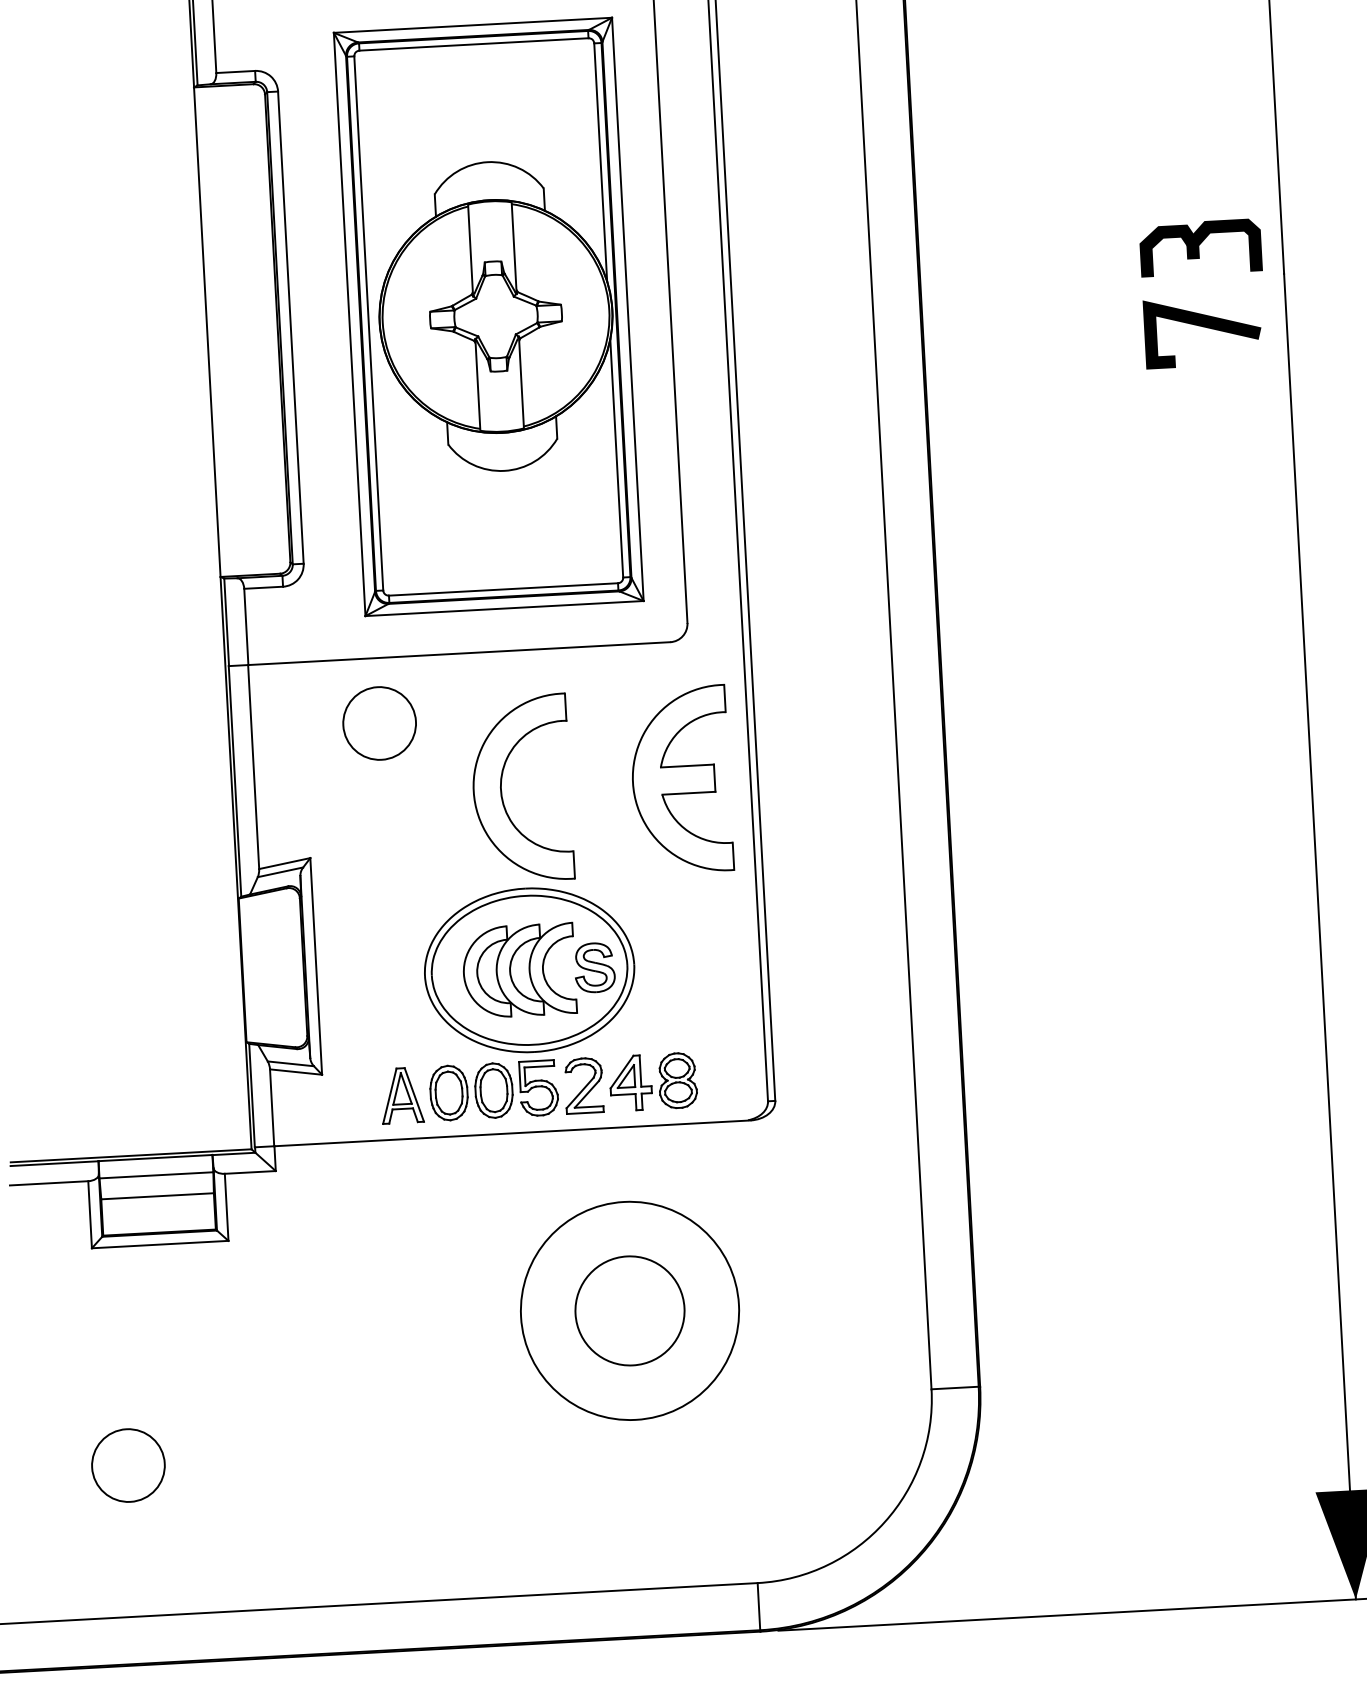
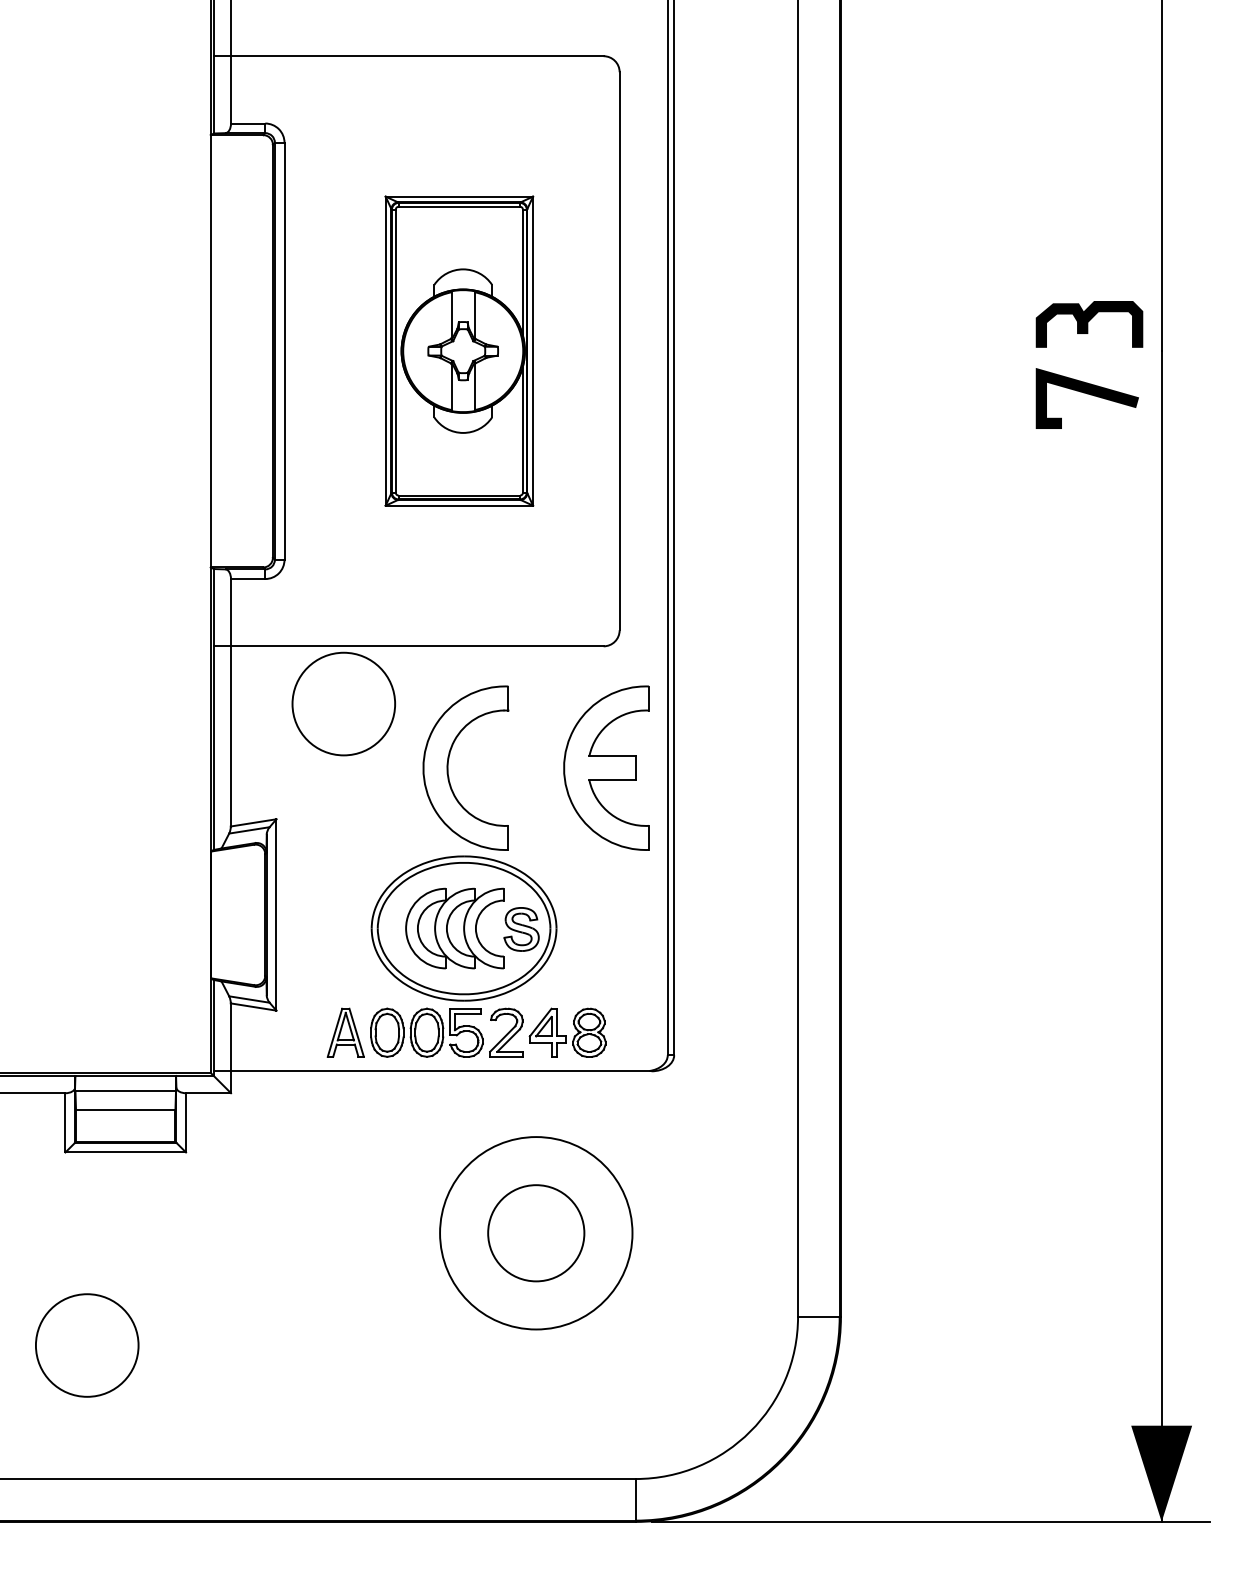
part: (488, 316) -> (459, 350), size x0.6
circle: (379, 723) -> (343, 704), size x1.6
circle: (128, 1465) -> (87, 1345), size x1.6

